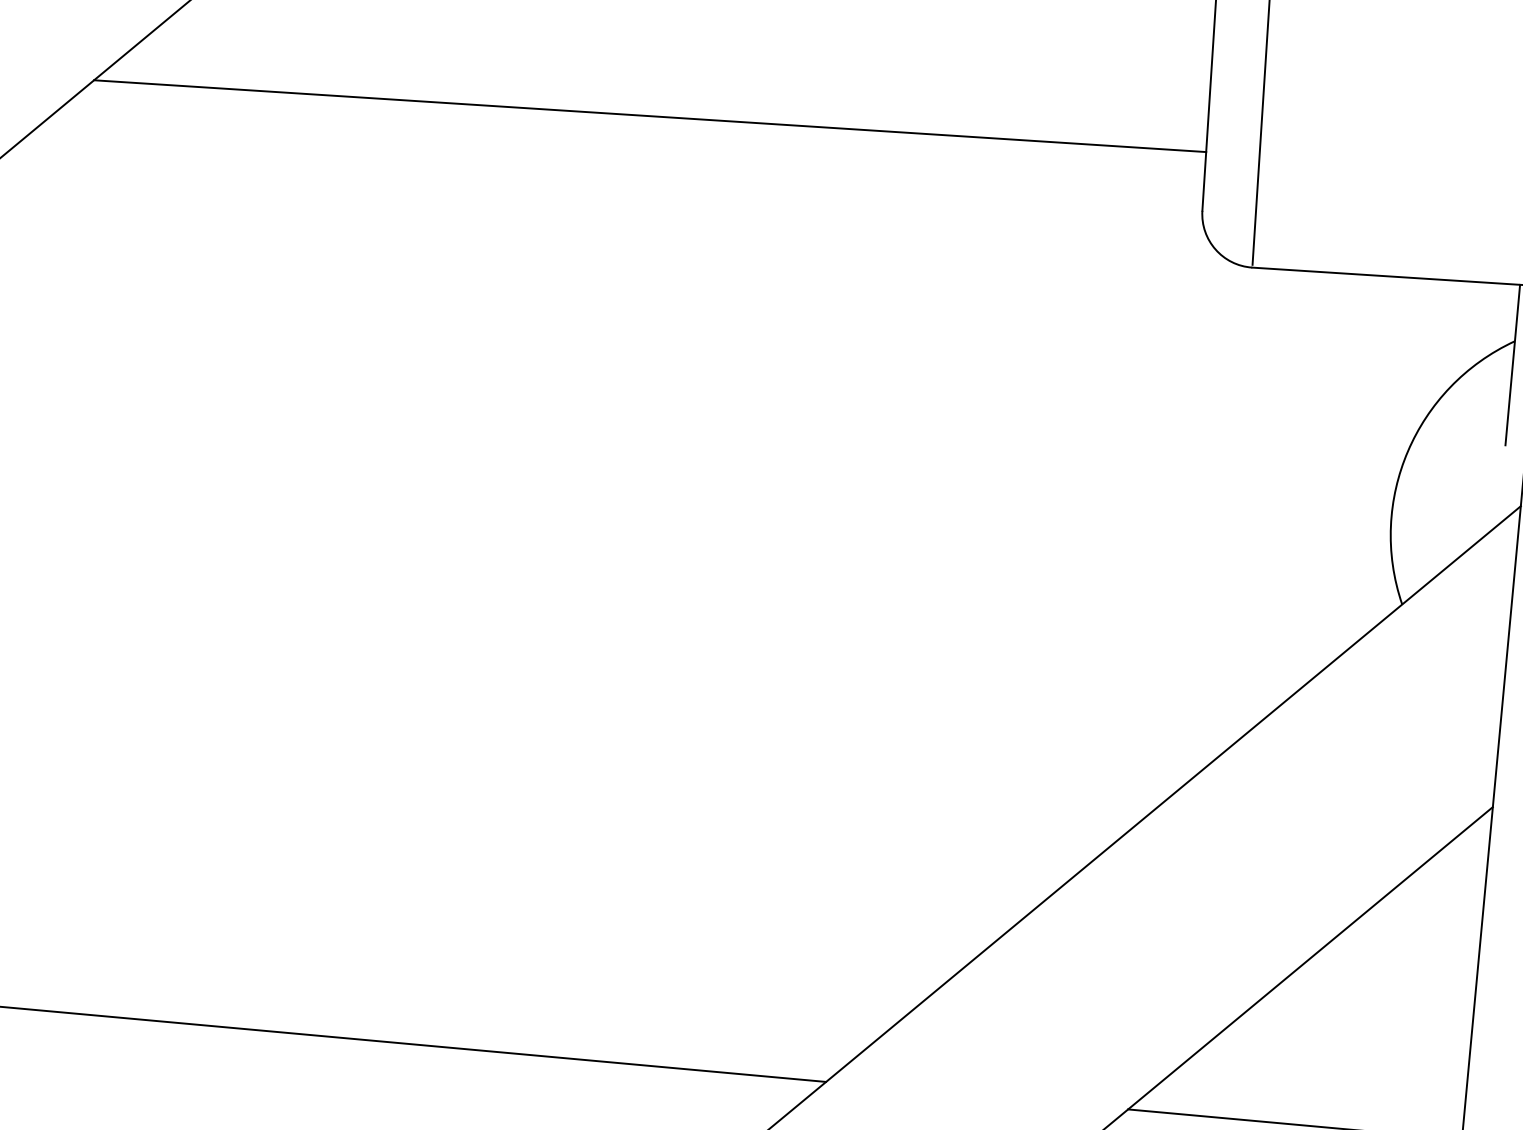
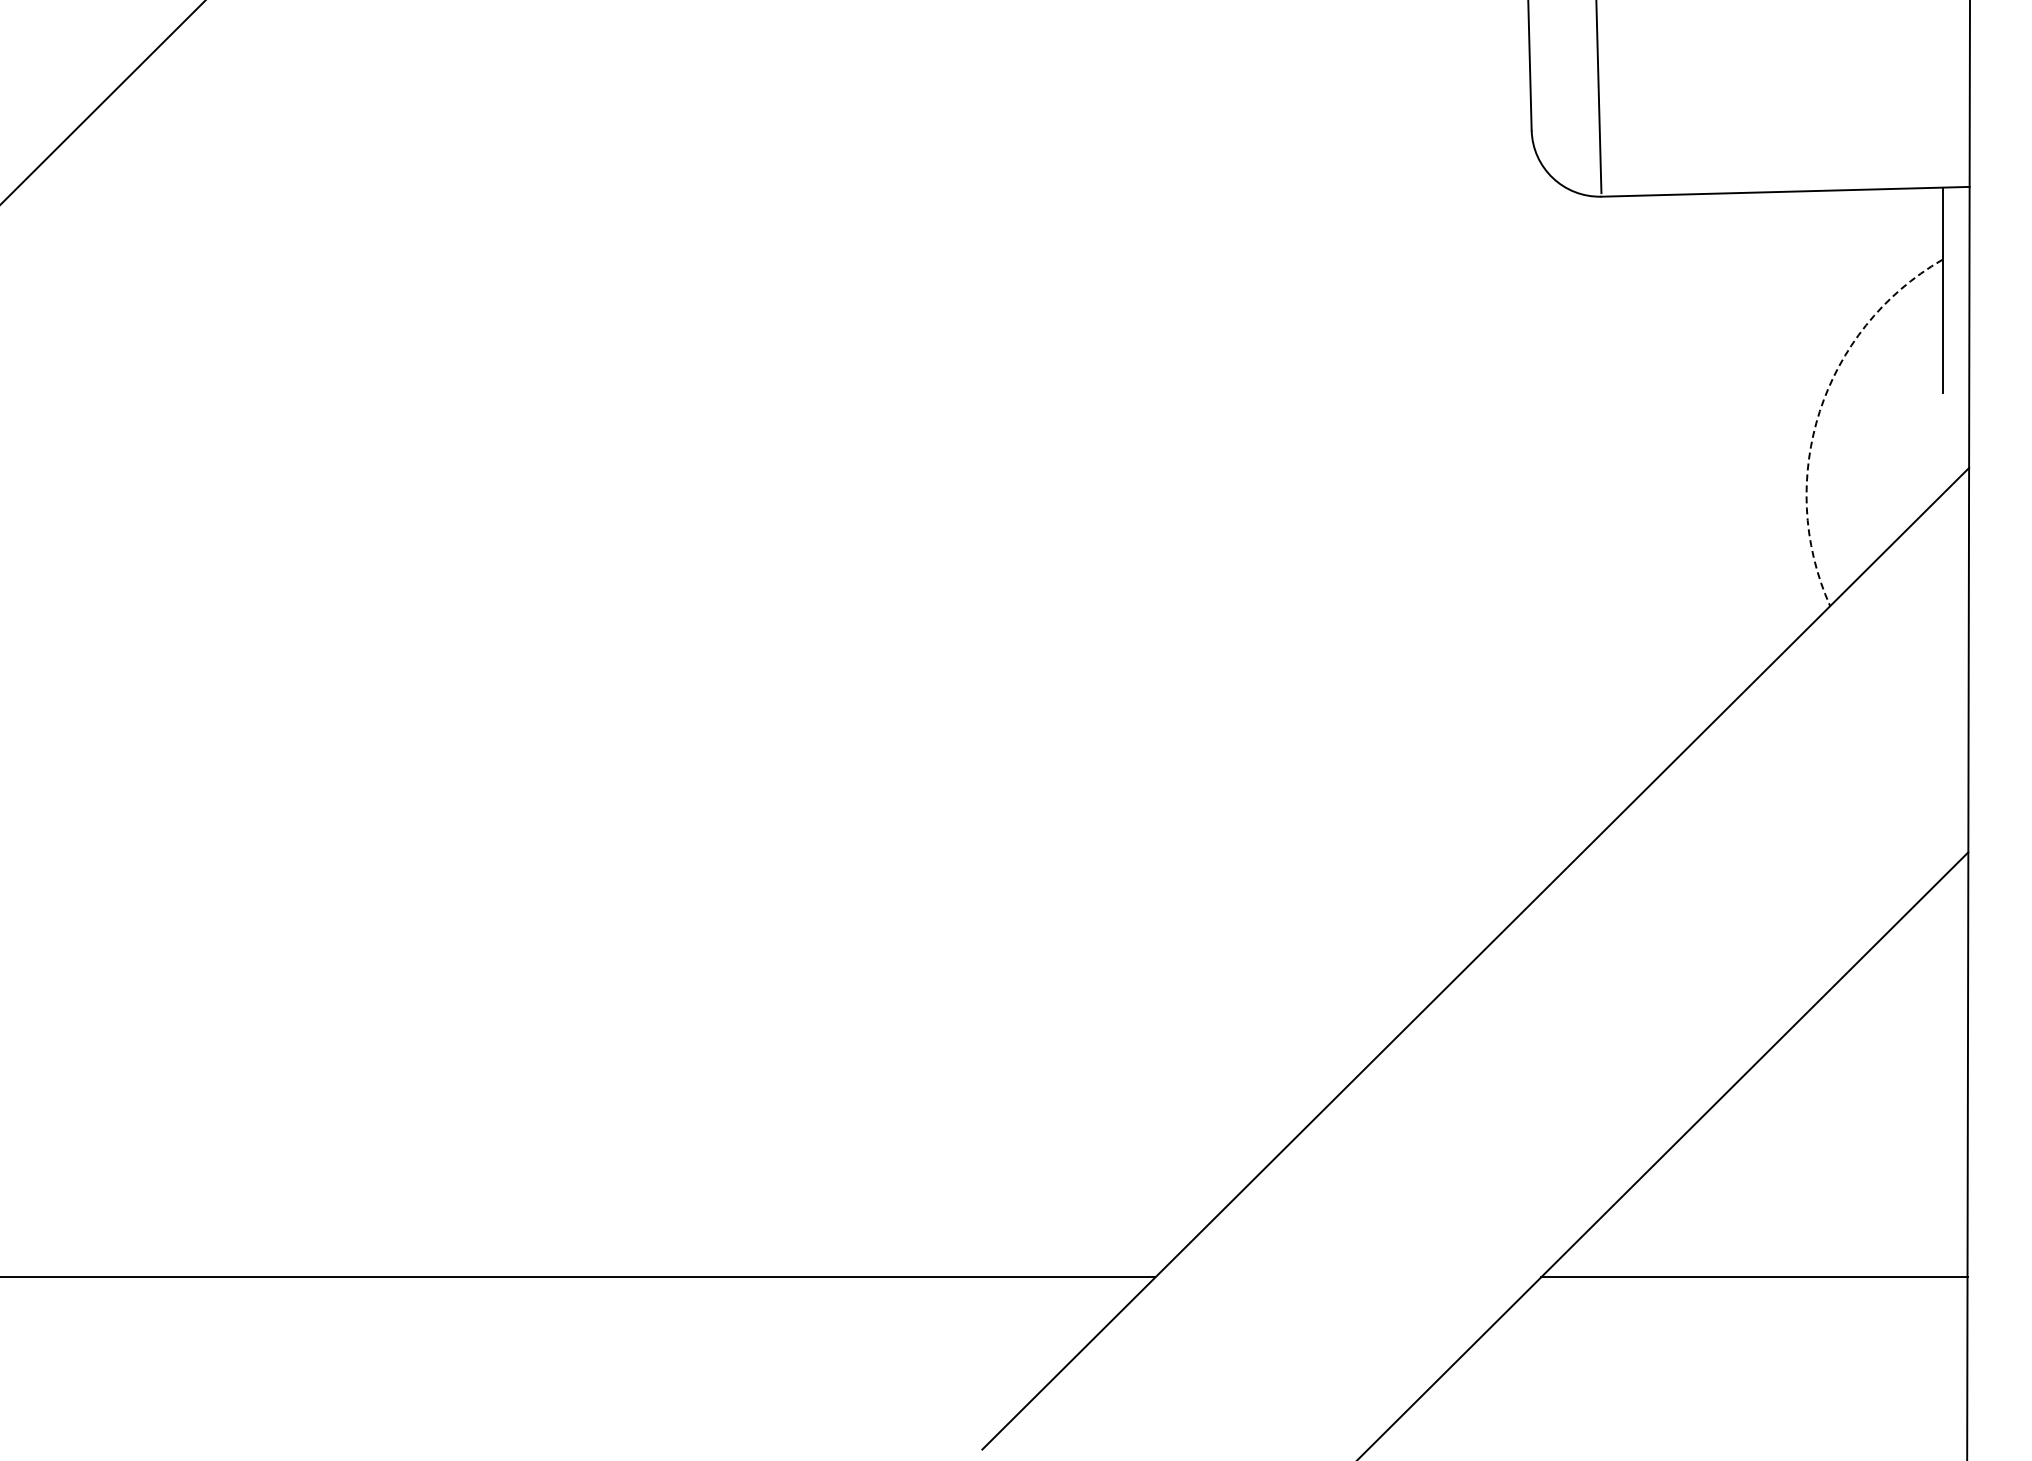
line: (649, 115) -> (820, 73), removed
arc: (1407, 451) -> (1819, 411), solid -> dashed

